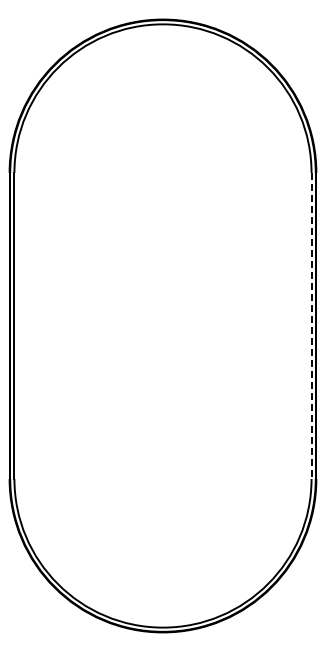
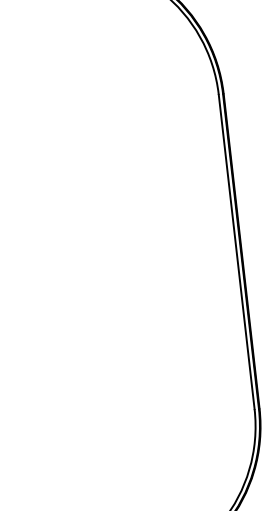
line: (311, 326) -> (236, 252), dashed -> solid

